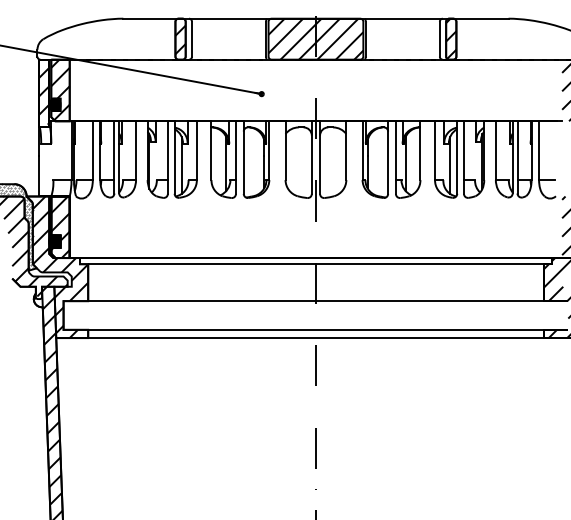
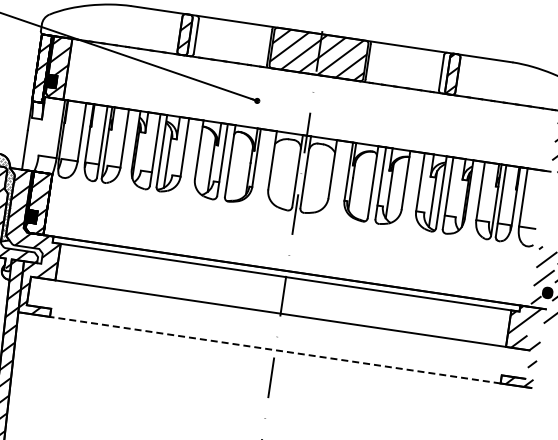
line: (315, 329) -> (276, 341), removed
line: (315, 338) -> (274, 350), solid -> dashed

